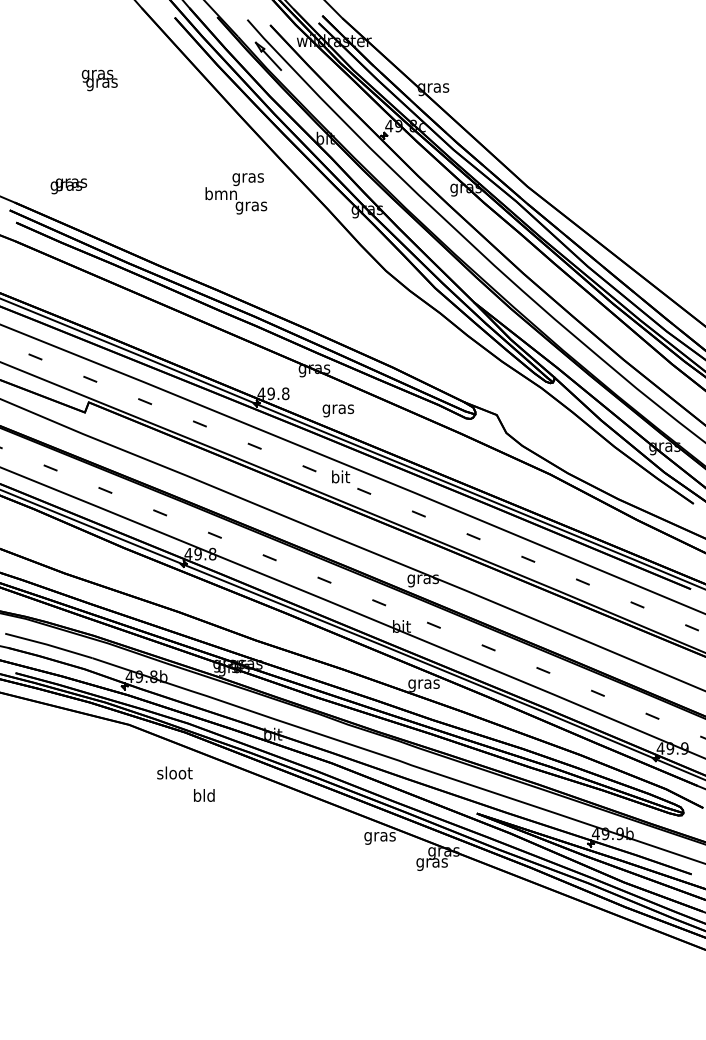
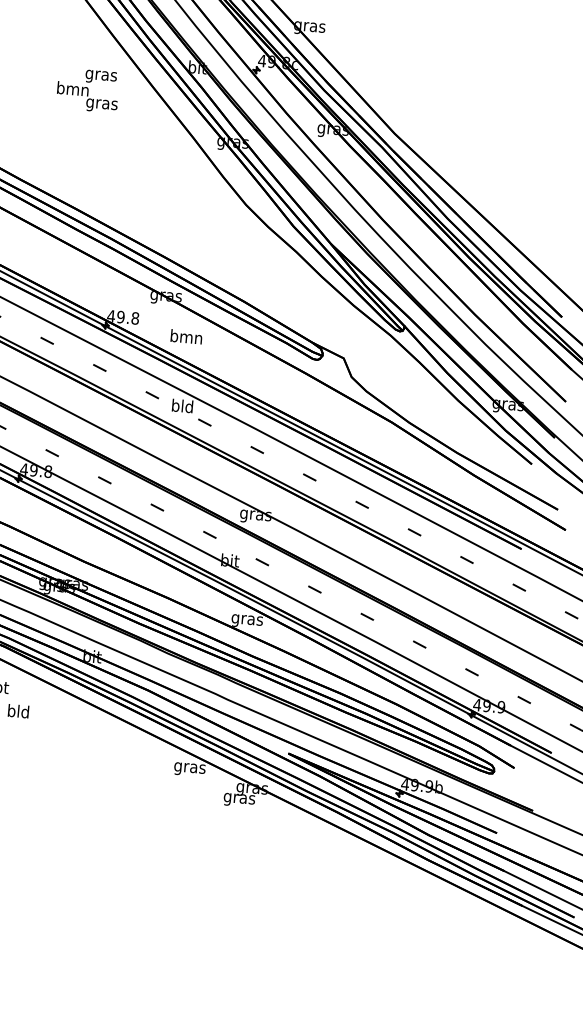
text: (236, 193) -> (88, 90), moved
text: (338, 409) -> (186, 338), gras -> bmn
text: (340, 476) -> (182, 405), bit -> bld

